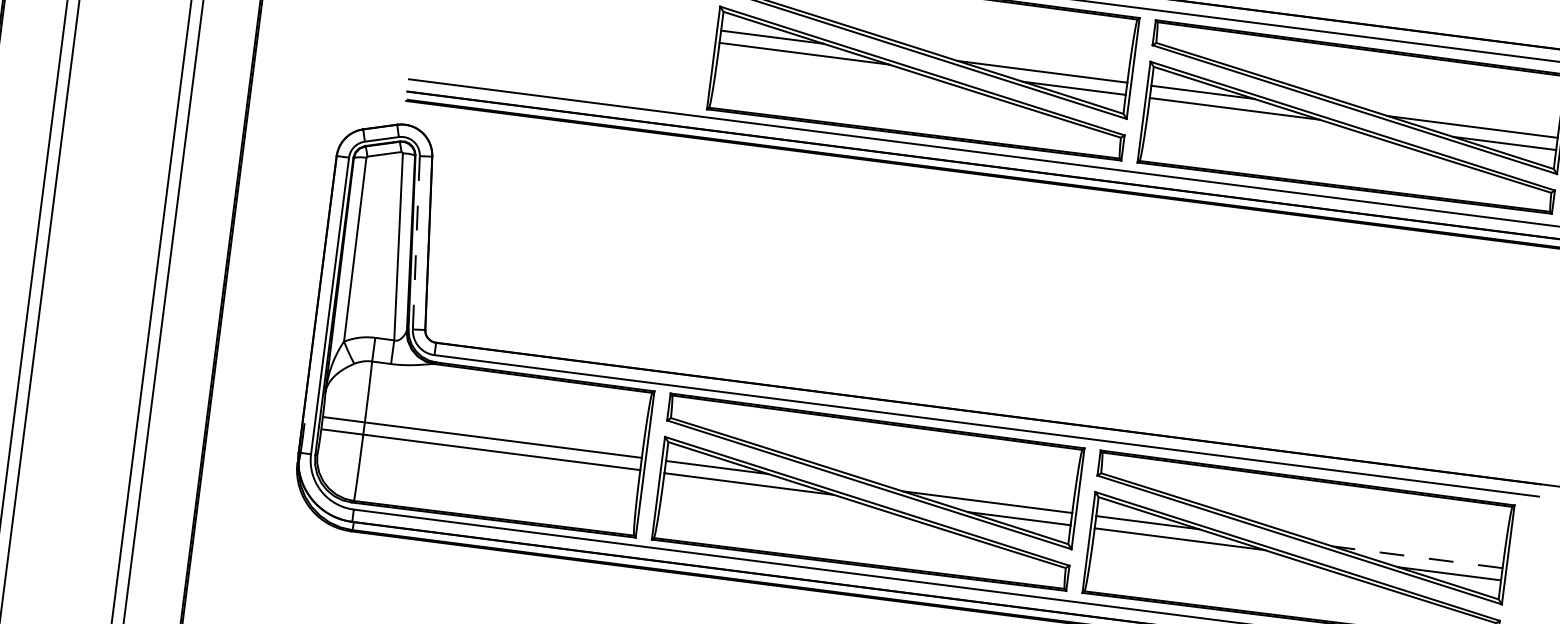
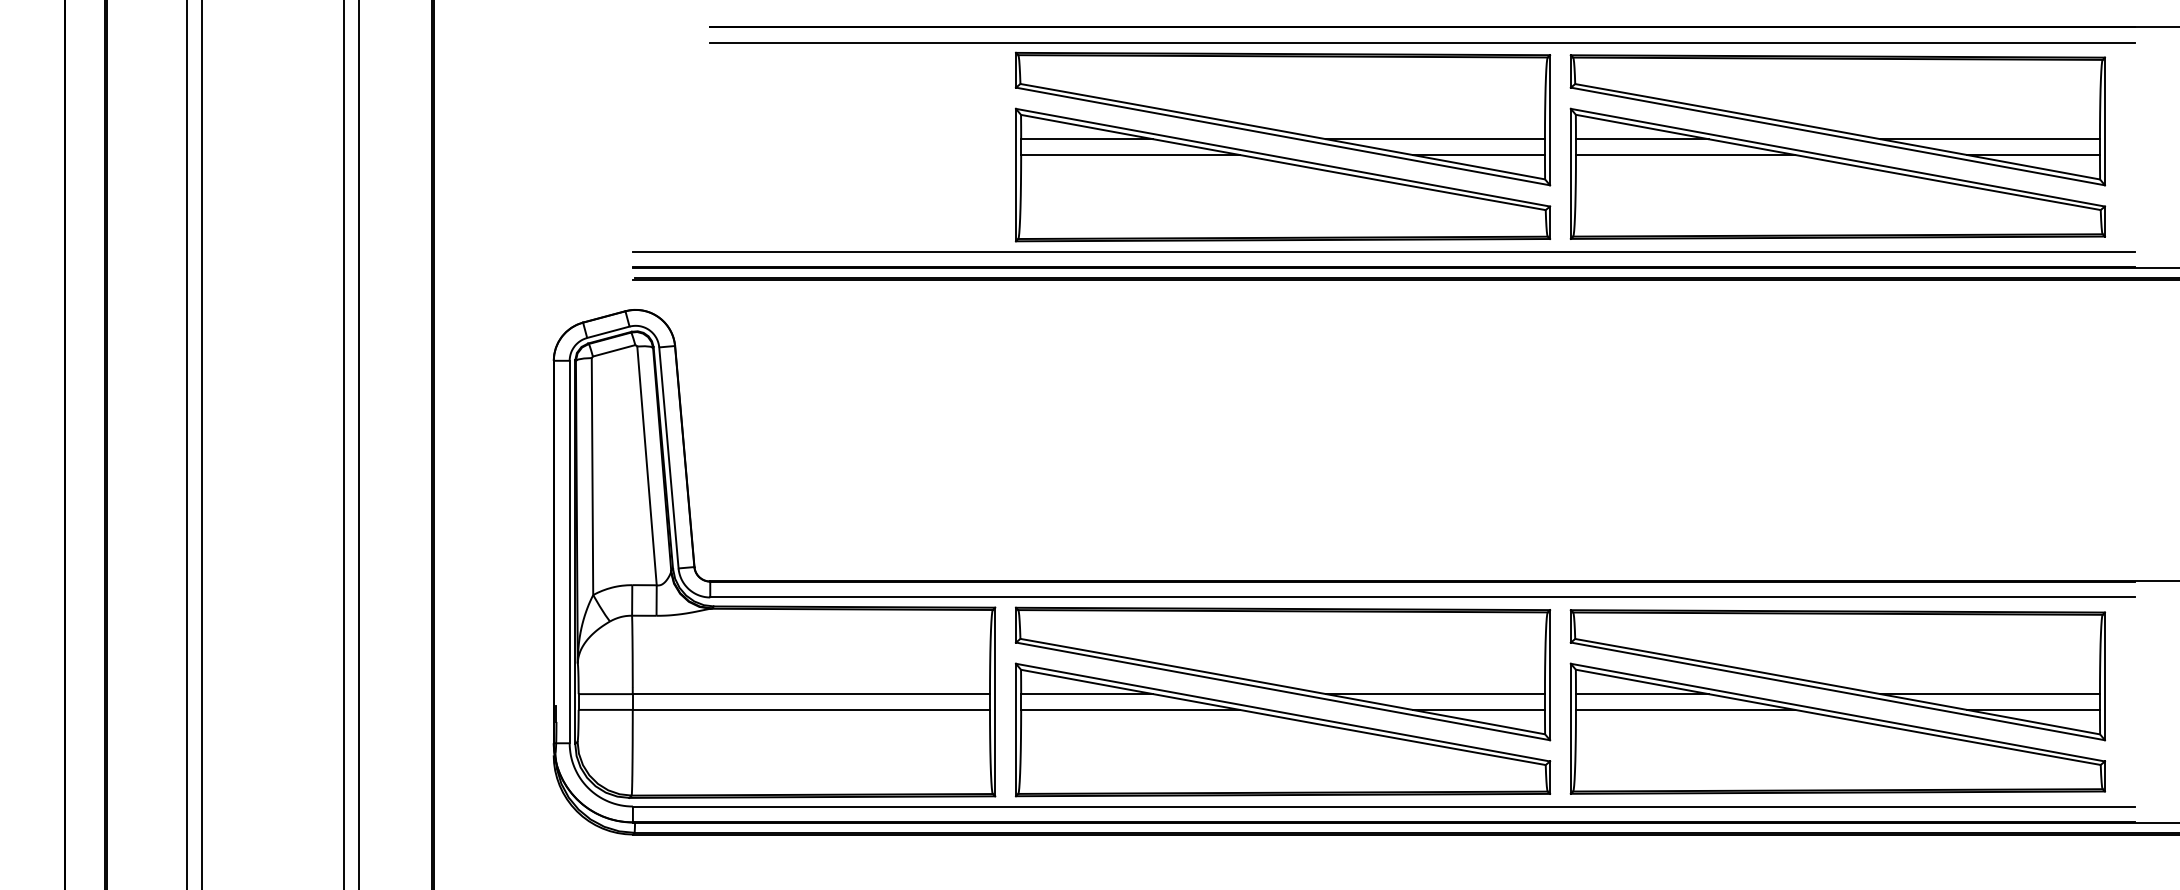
line: (416, 242) -> (668, 457), dashed -> solid
line: (1417, 557) -> (1990, 694), dashed -> solid

